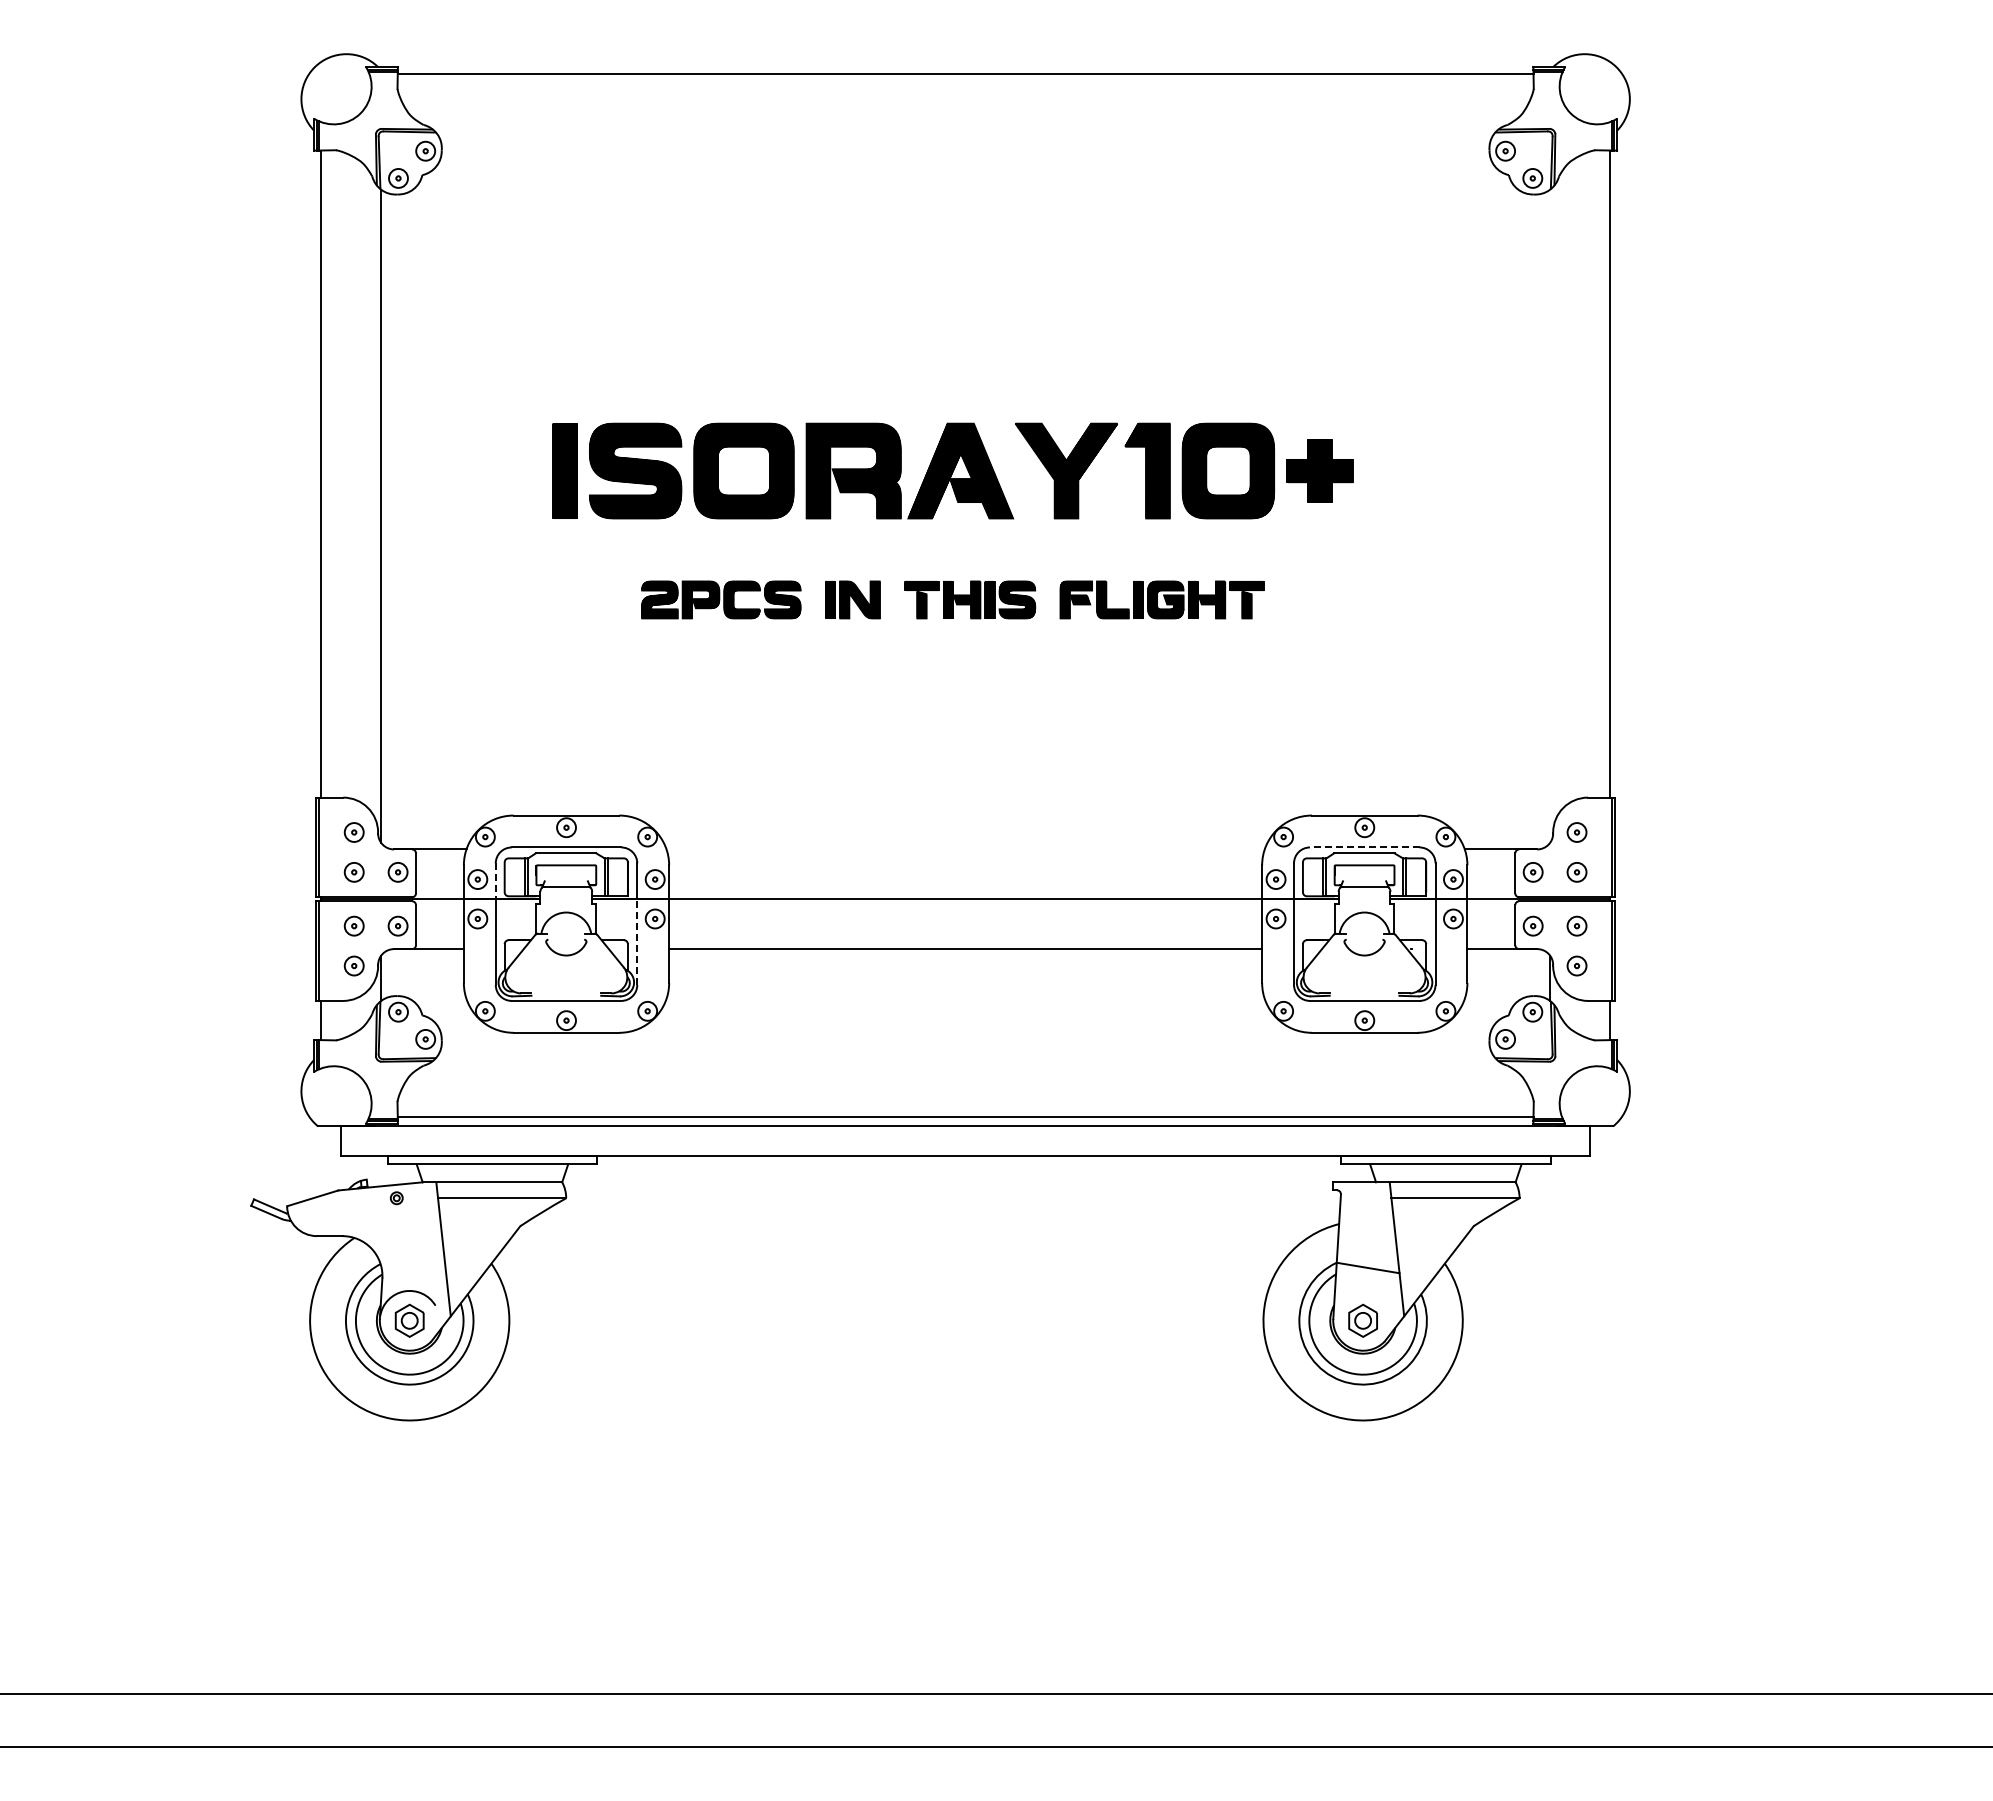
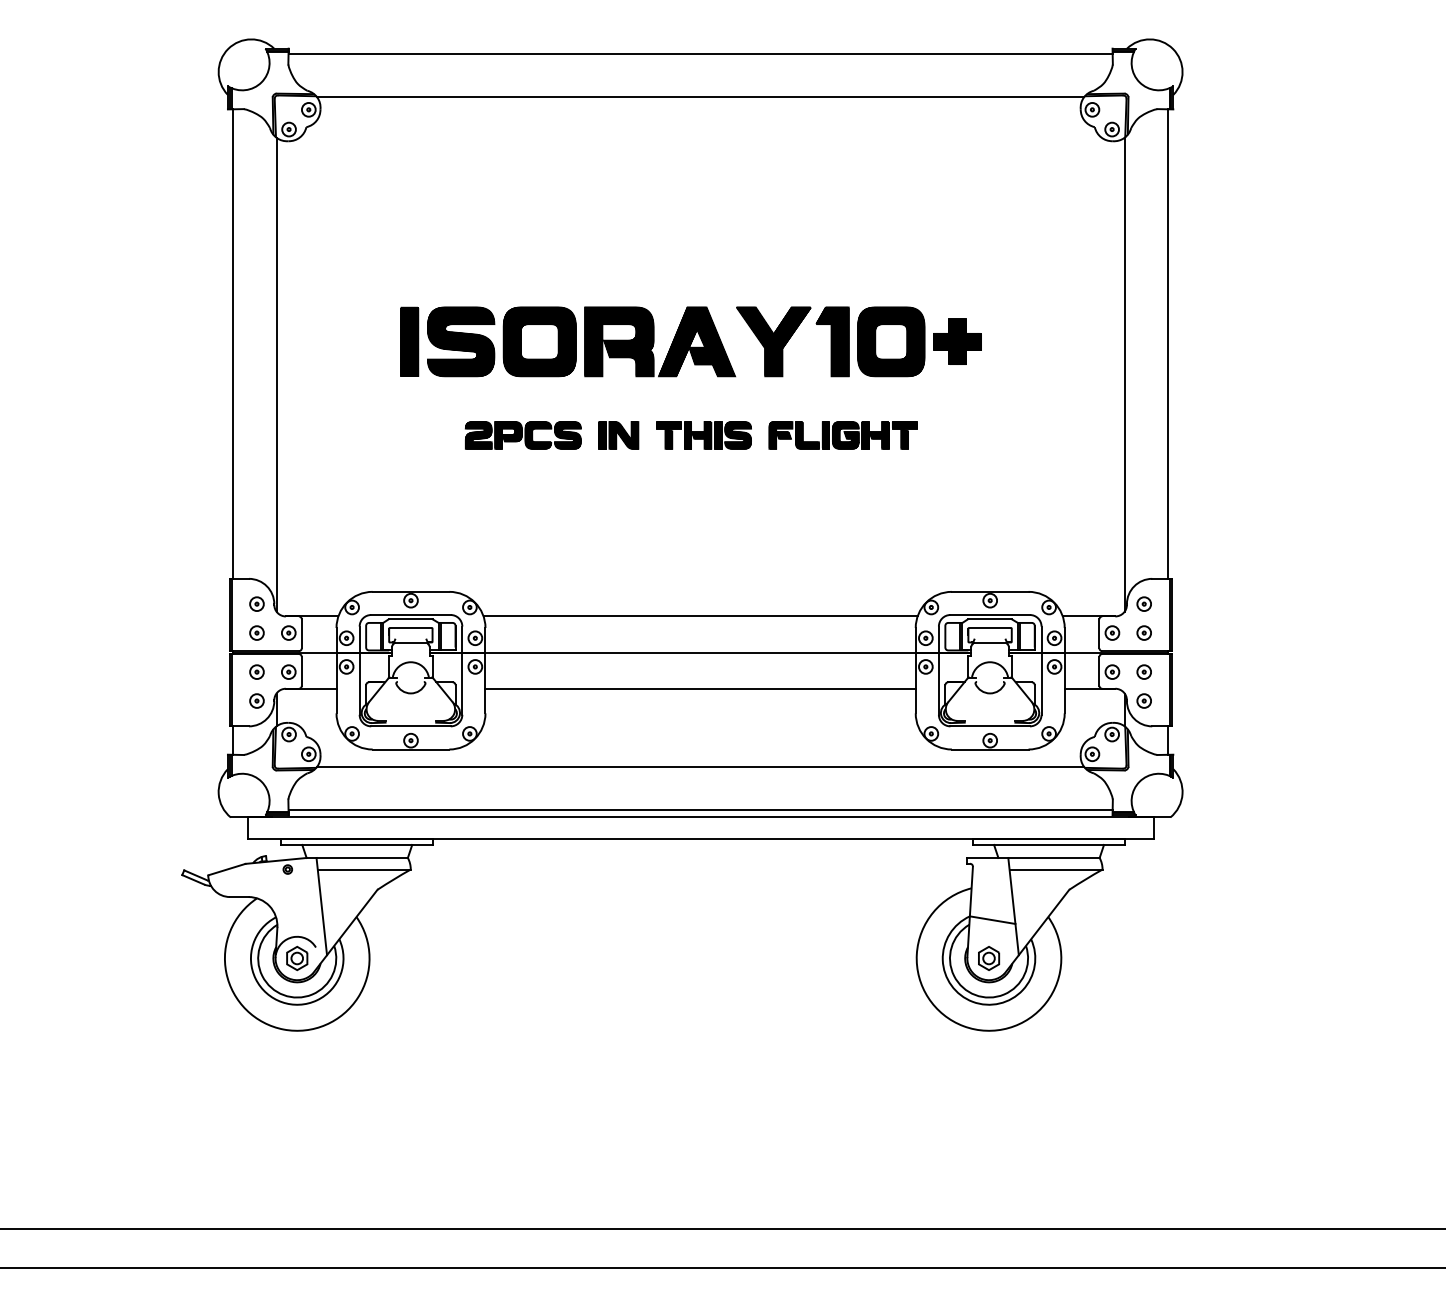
line: (965, 133) -> (700, 96), added
line: (1550, 515) -> (1124, 374), added
line: (1364, 847) -> (990, 615), dashed -> solid
line: (965, 849) -> (700, 616), added
line: (495, 881) -> (359, 639), dashed -> solid
line: (637, 942) -> (462, 683), dashed -> solid
line: (965, 1056) -> (700, 766), added

